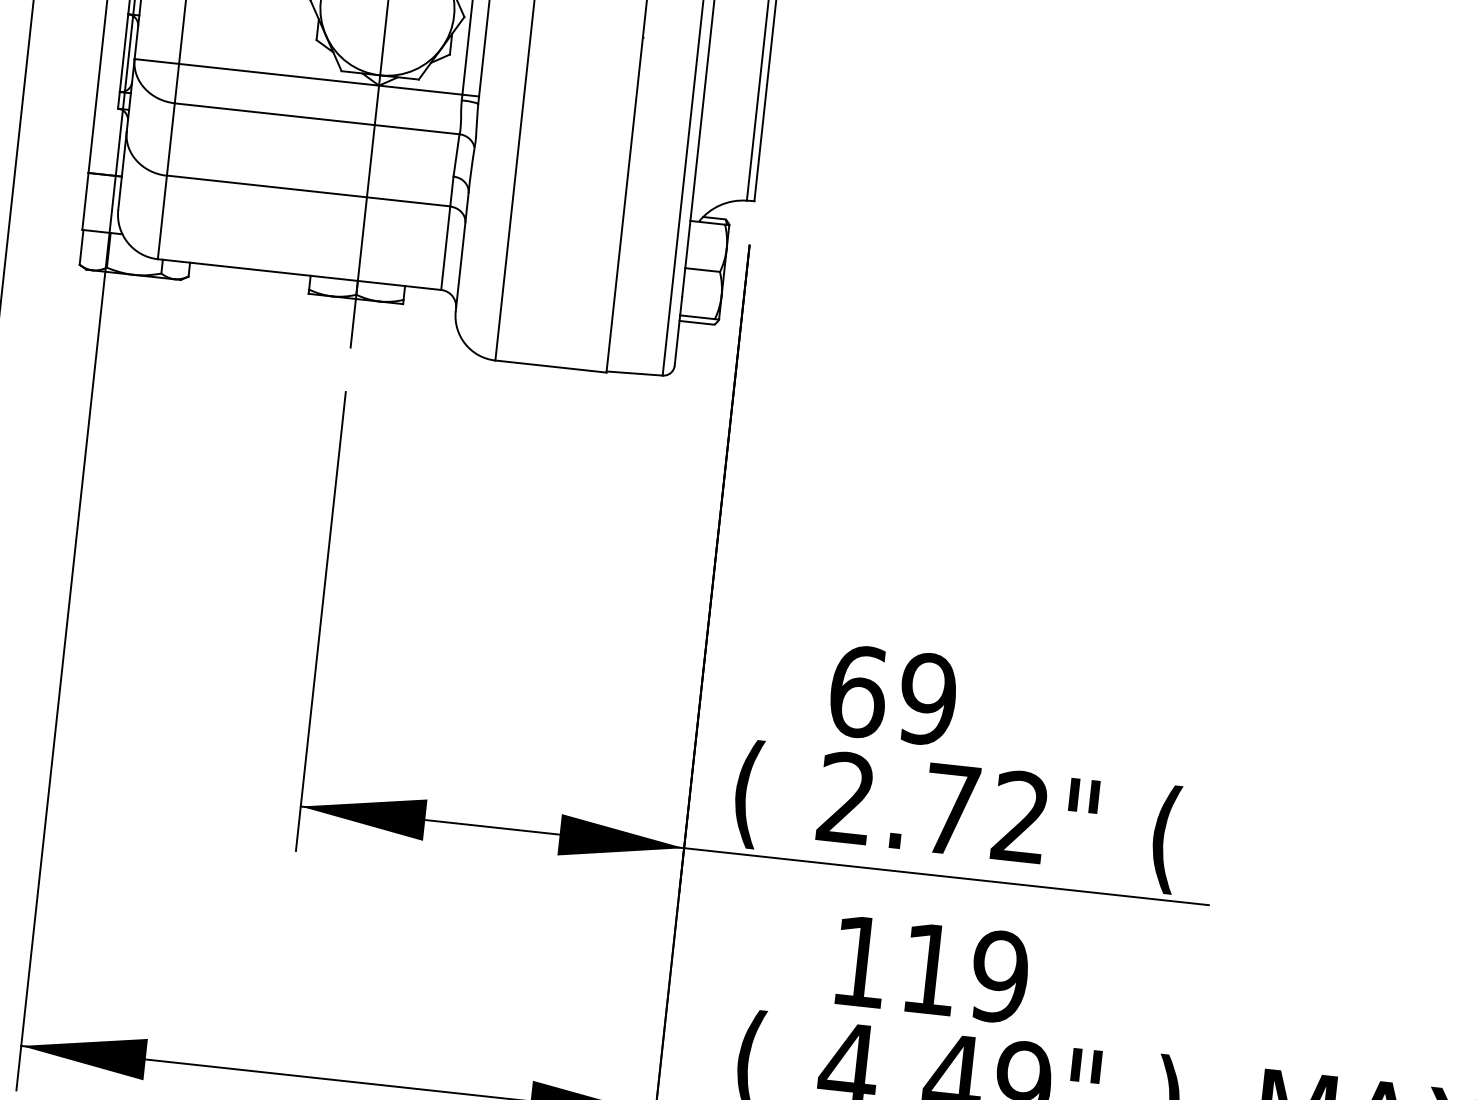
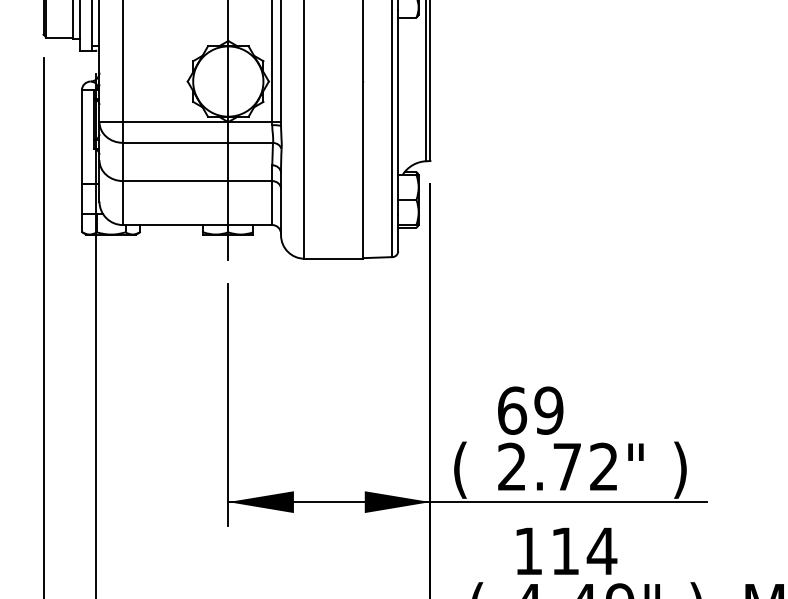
text: (1165, 837) -> (680, 469), ( -> )
text: (998, 977) -> (601, 551), 119 -> 114

